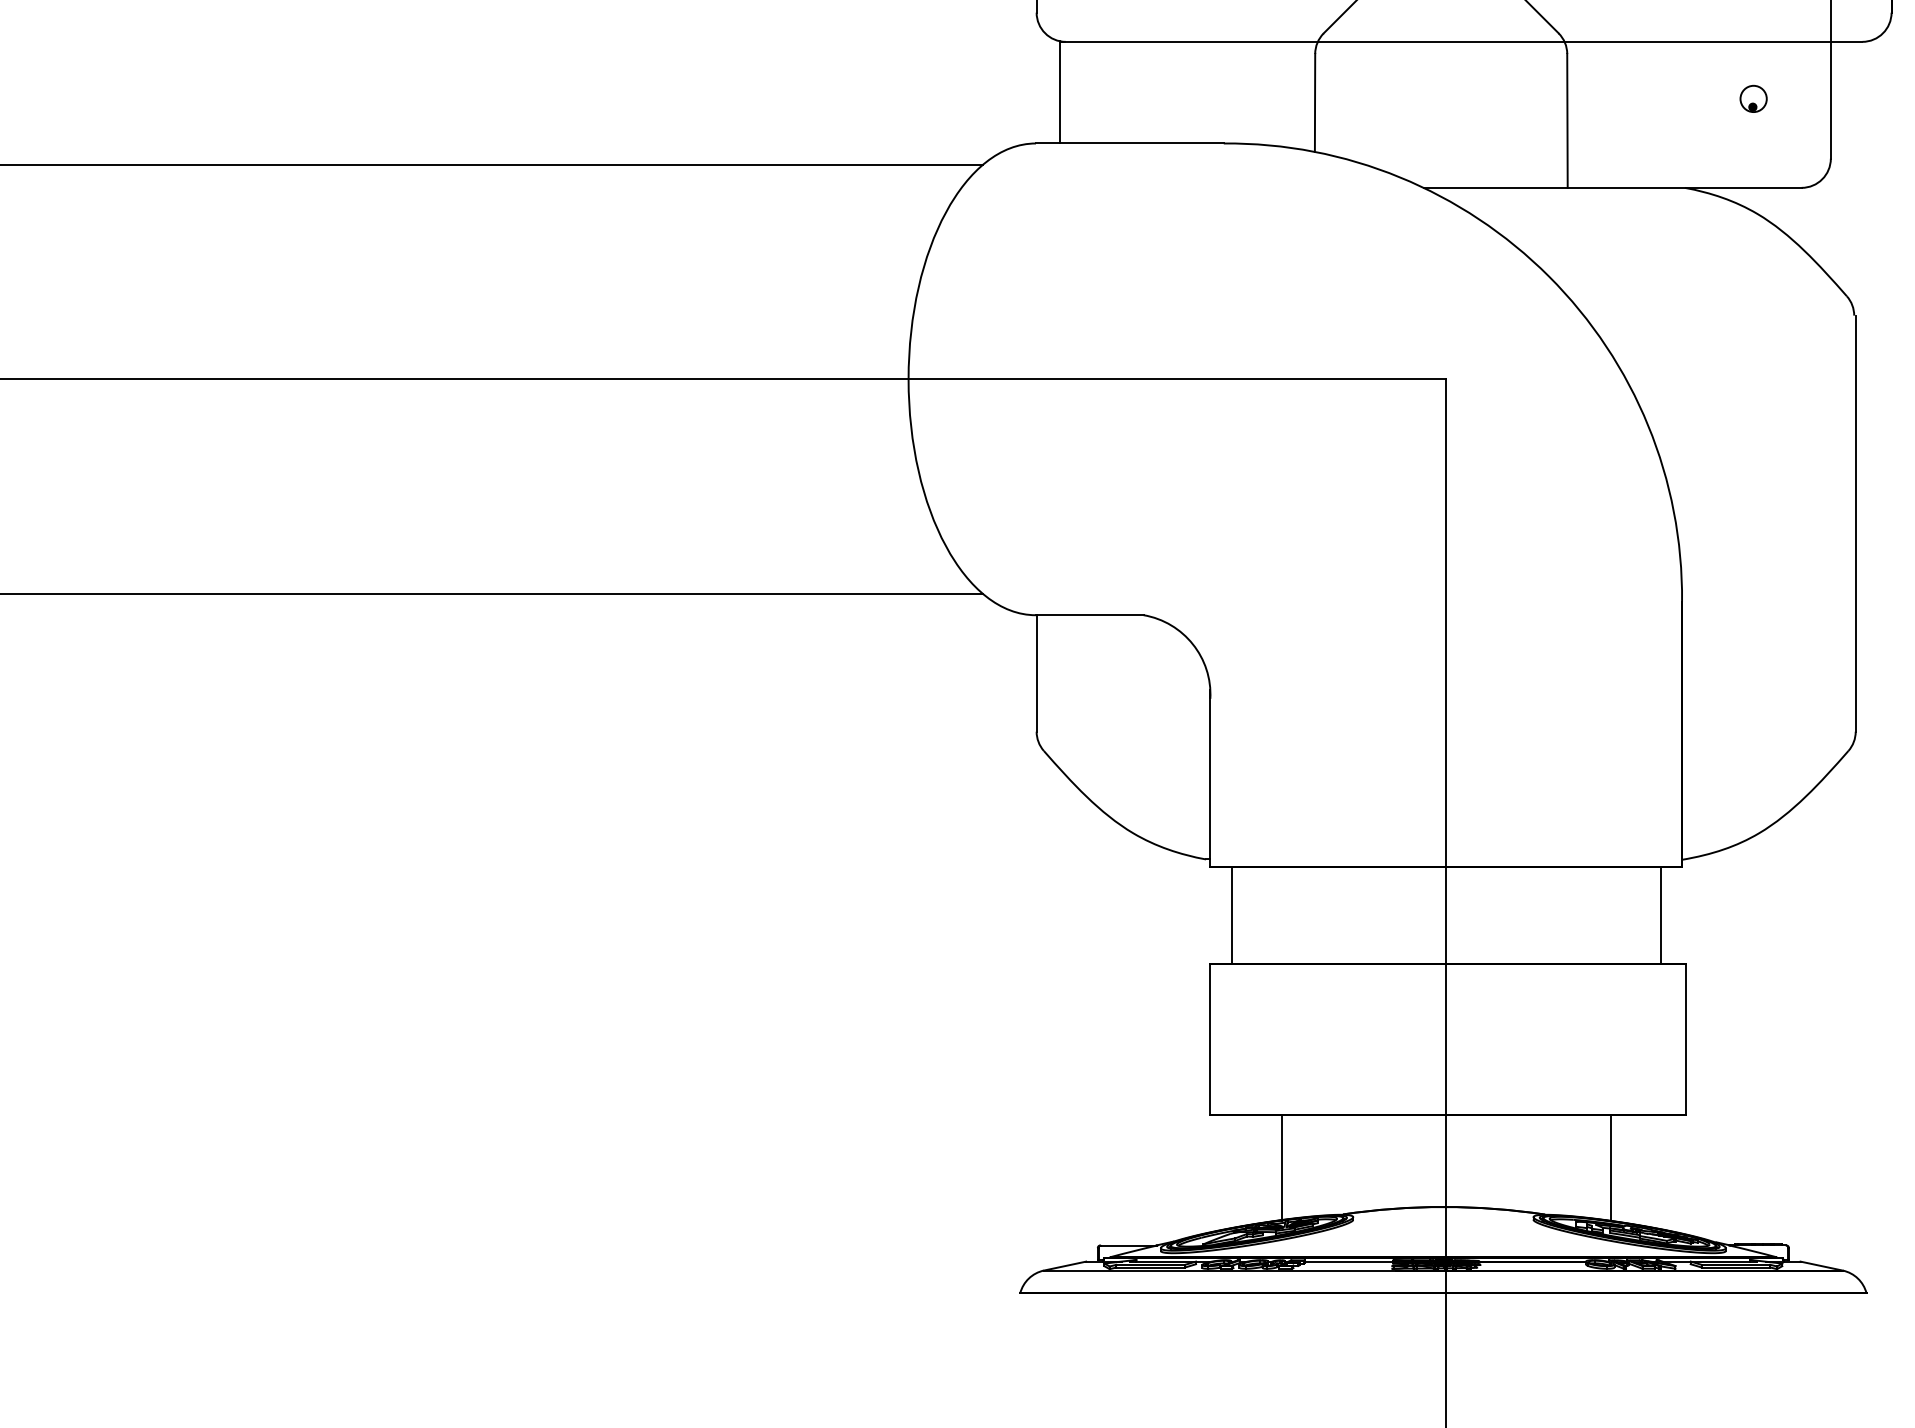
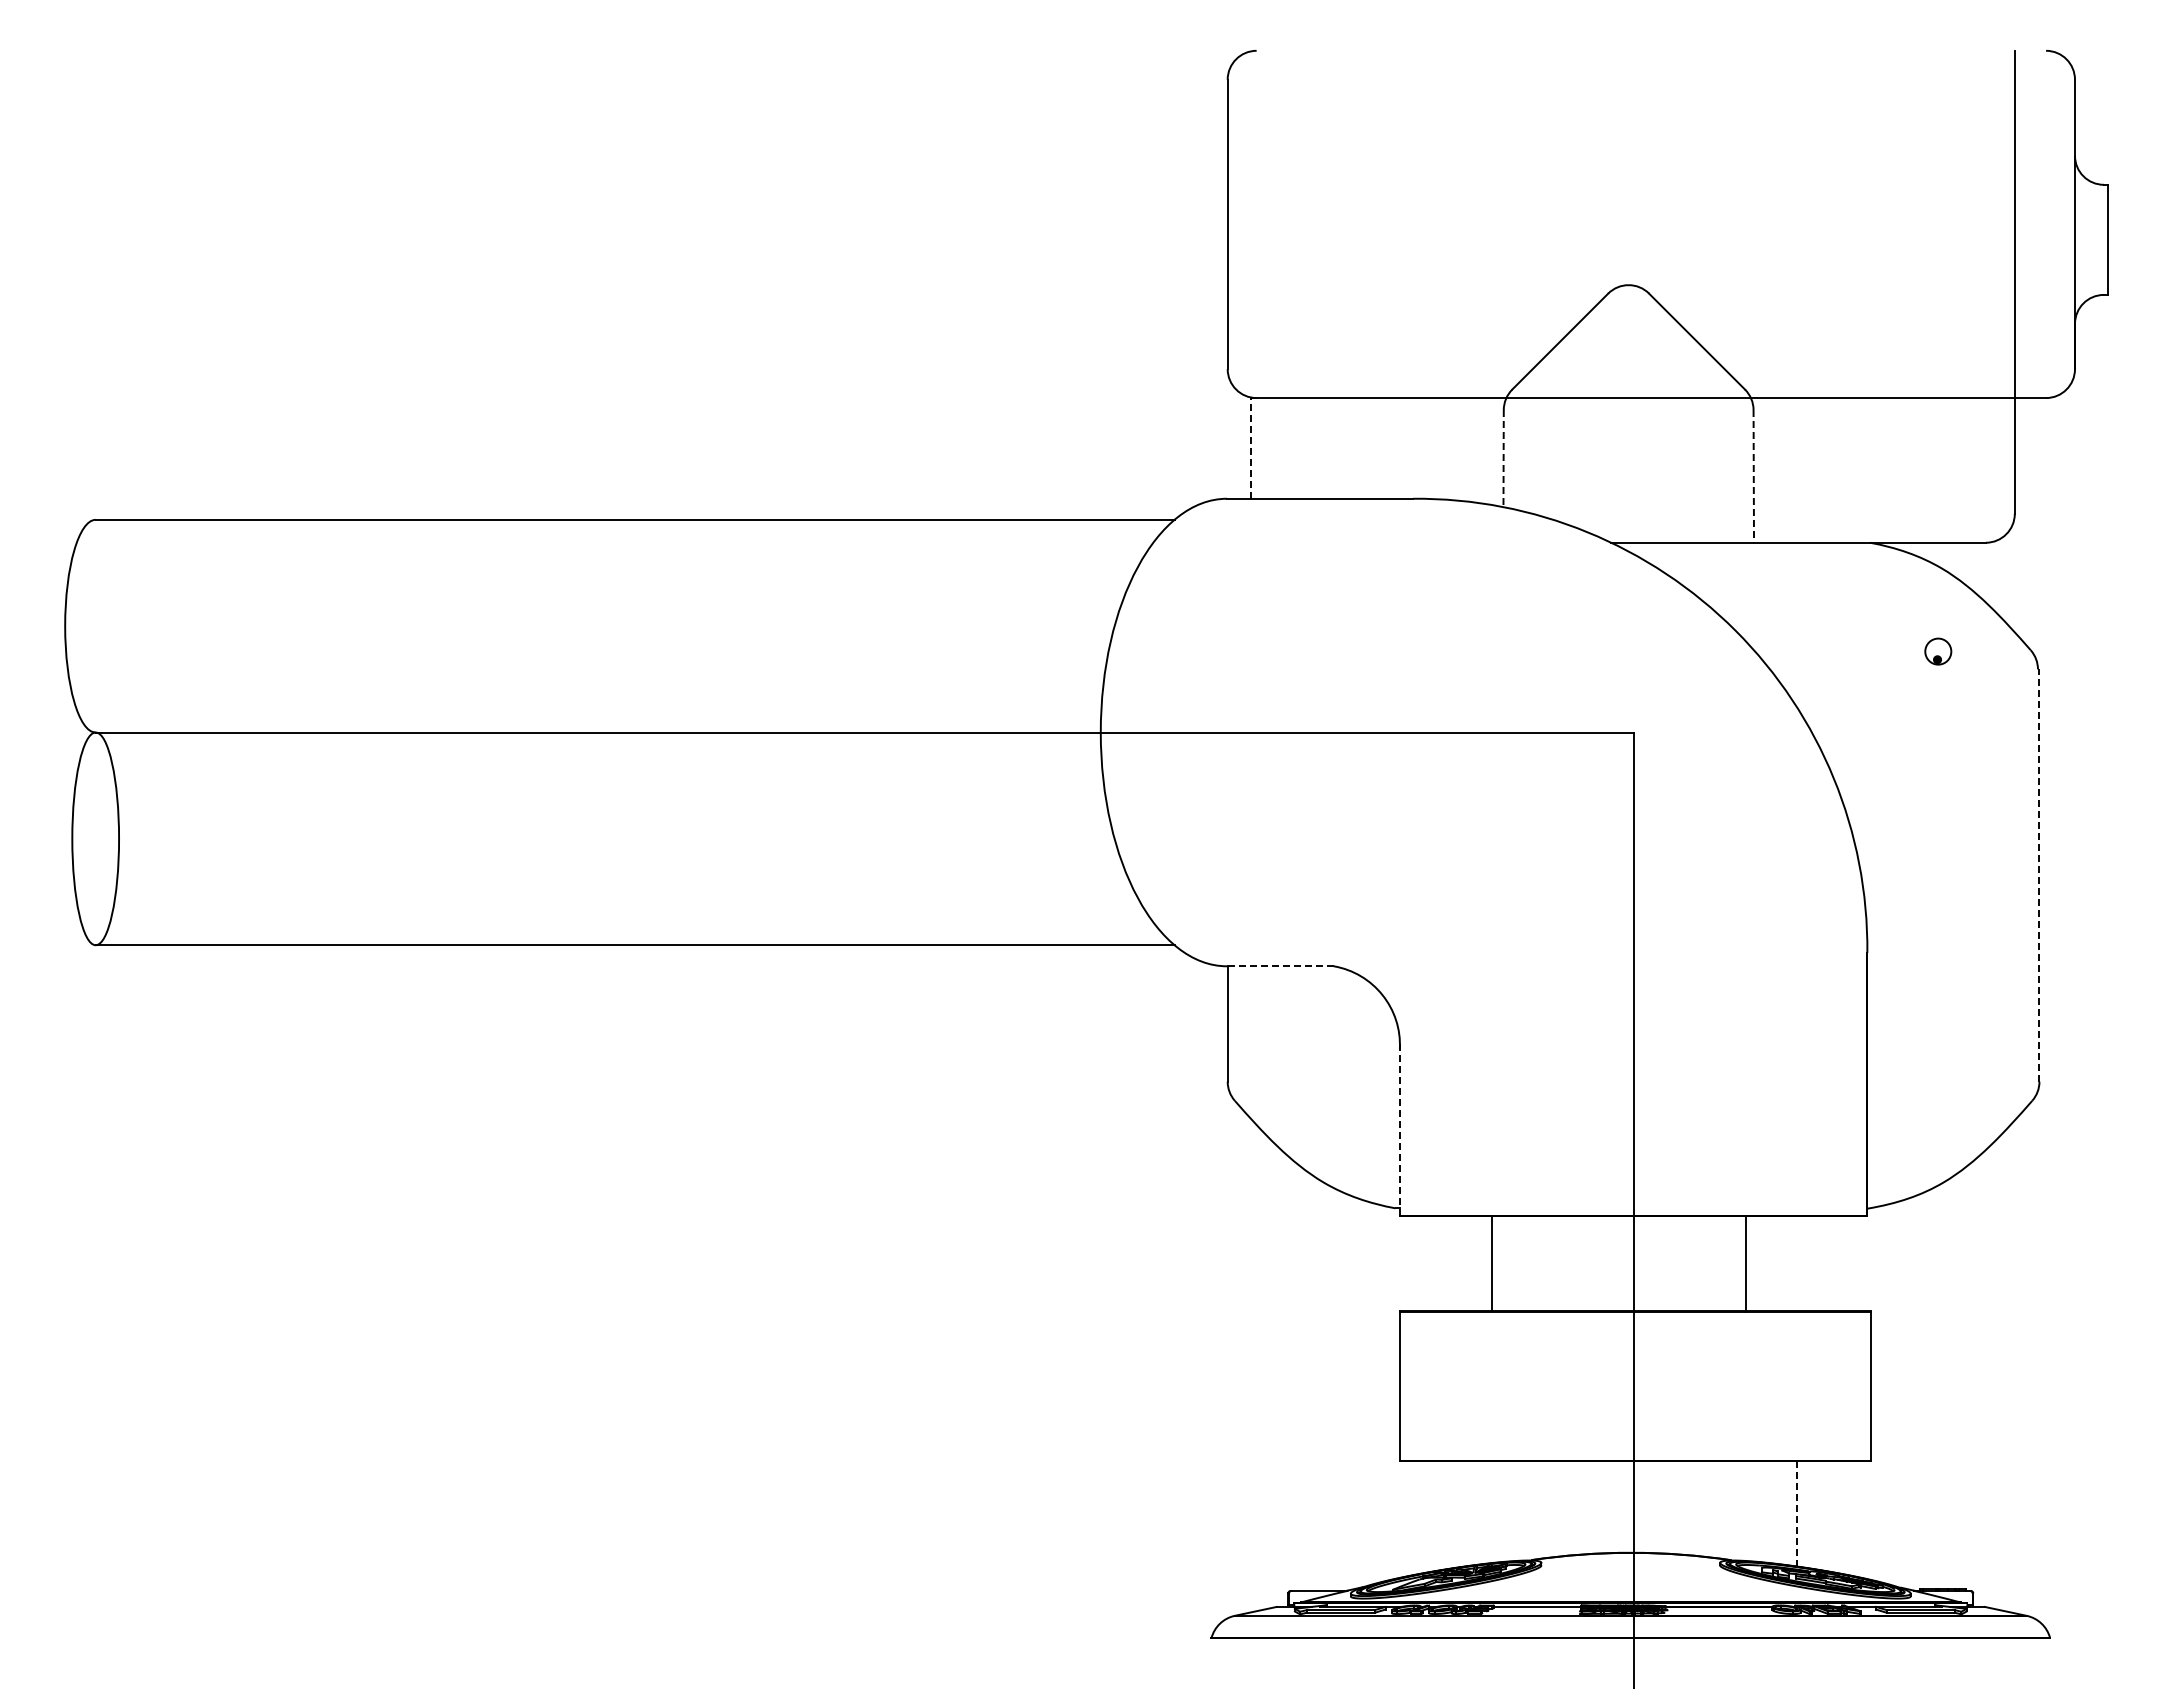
line: (1059, 92) -> (1250, 448), solid -> dashed
part: (1753, 98) -> (1938, 651), moved
line: (1314, 102) -> (1503, 458), solid -> dashed
line: (1567, 121) -> (1753, 476), solid -> dashed
line: (1855, 523) -> (2039, 875), solid -> dashed
line: (1088, 615) -> (1279, 966), solid -> dashed
line: (1209, 778) -> (1399, 1128), solid -> dashed
line: (1231, 915) -> (1491, 1263), moved
line: (1661, 915) -> (1746, 1263), moved
line: (1281, 1167) -> (1470, 1513), removed
line: (1610, 1167) -> (1796, 1513), solid -> dashed

